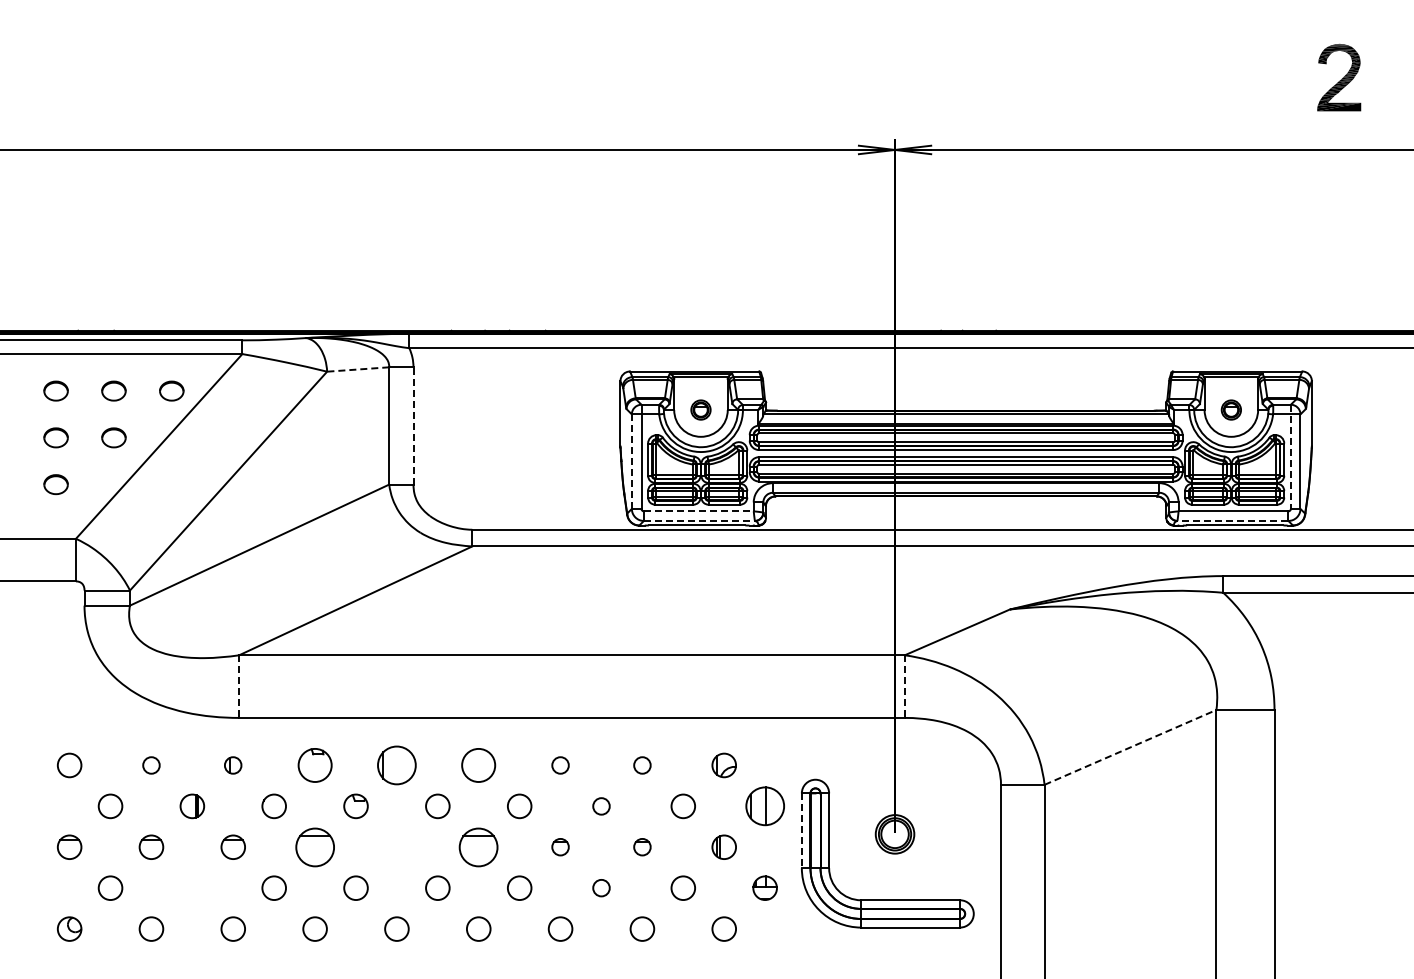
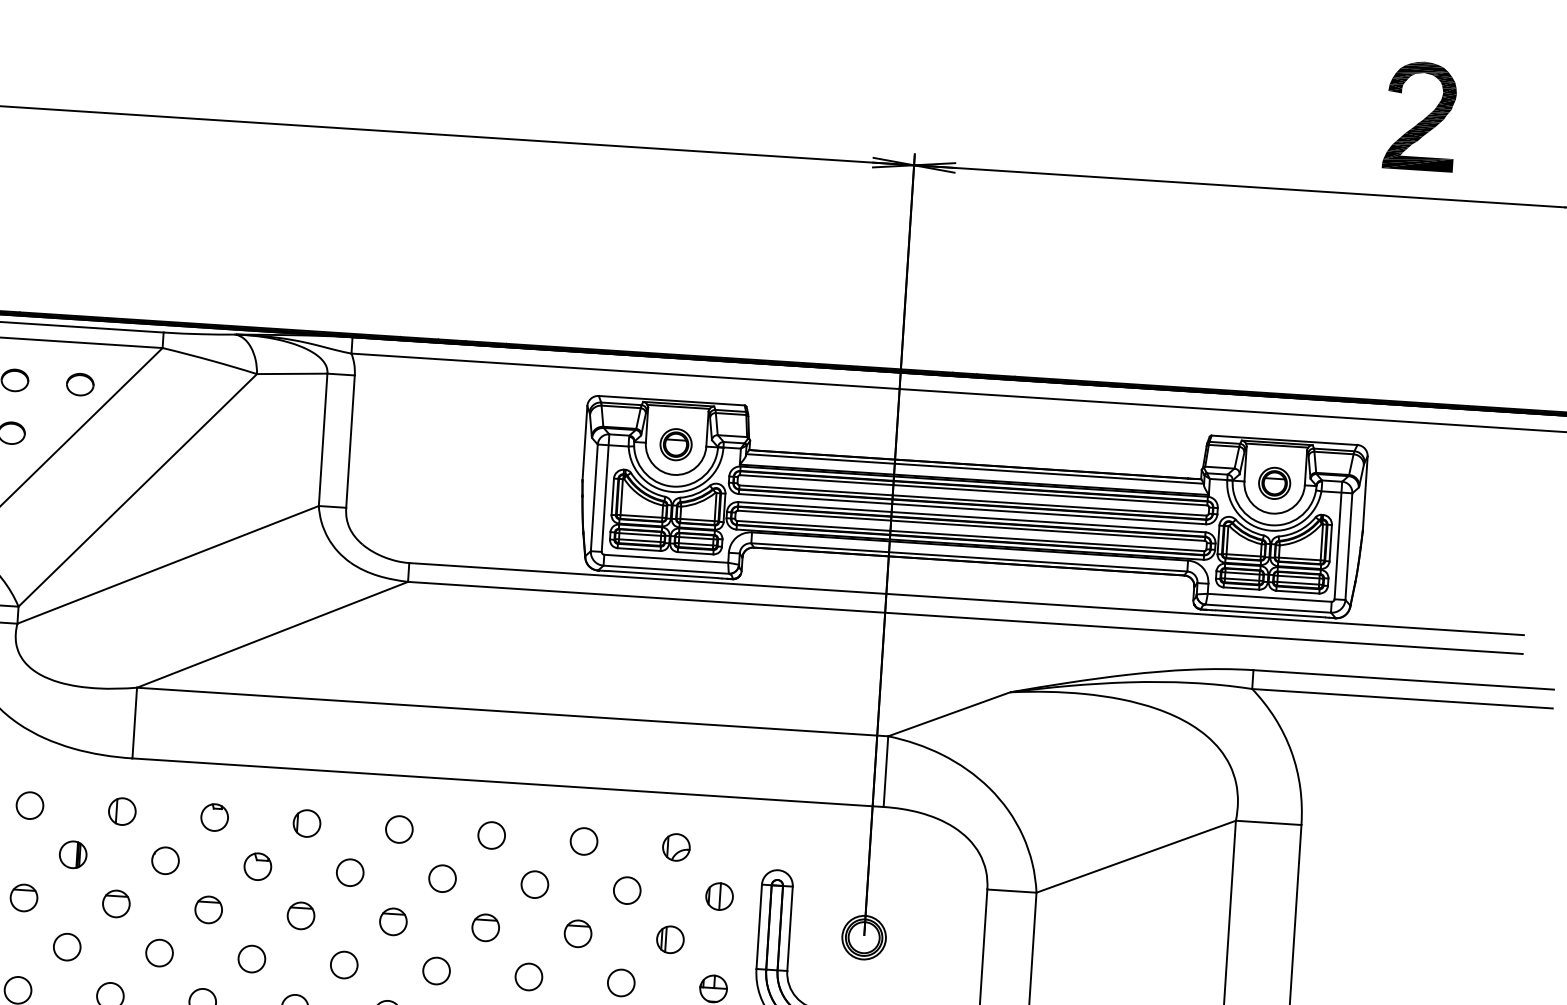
part: (1338, 77) -> (1419, 115), size x1.43
line: (357, 369) -> (291, 373), dashed -> solid
part: (700, 409) -> (675, 444), size x1.43
part: (1231, 409) -> (1274, 482), size x1.43
line: (413, 425) -> (350, 441), dashed -> solid
line: (1290, 457) -> (1337, 541), dashed -> solid
line: (631, 462) -> (593, 498), dashed -> solid
line: (698, 511) -> (665, 558), dashed -> solid
line: (699, 520) -> (666, 569), dashed -> solid
line: (1232, 520) -> (1267, 608), dashed -> solid
line: (239, 687) -> (135, 724), dashed -> solid
line: (904, 687) -> (885, 772), dashed -> solid
line: (1130, 747) -> (1136, 856), dashed -> solid
circle: (151, 765) -> (30, 805), size x1.43
part: (232, 765) -> (121, 811), size x1.43
part: (314, 765) -> (214, 817), size x0.71
part: (396, 765) -> (306, 823), size x0.62
circle: (478, 765) -> (399, 829), size x0.71
circle: (560, 765) -> (491, 835), size x1.43
circle: (642, 765) -> (584, 841), size x1.43
circle: (601, 806) -> (534, 884), size x1.43
part: (764, 806) -> (718, 896), size x0.62
line: (801, 831) -> (758, 927), dashed -> solid
part: (314, 846) -> (208, 909), size x0.62
part: (396, 846) -> (300, 914), added
part: (478, 846) -> (393, 920), size x0.62
part: (560, 846) -> (485, 926), size x1.43
part: (642, 846) -> (578, 932), size x1.43
circle: (192, 887) -> (67, 946), added
circle: (601, 887) -> (528, 976), size x1.43

